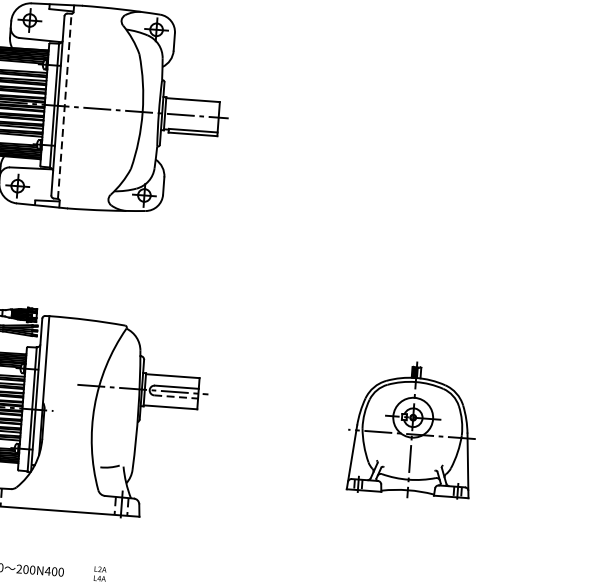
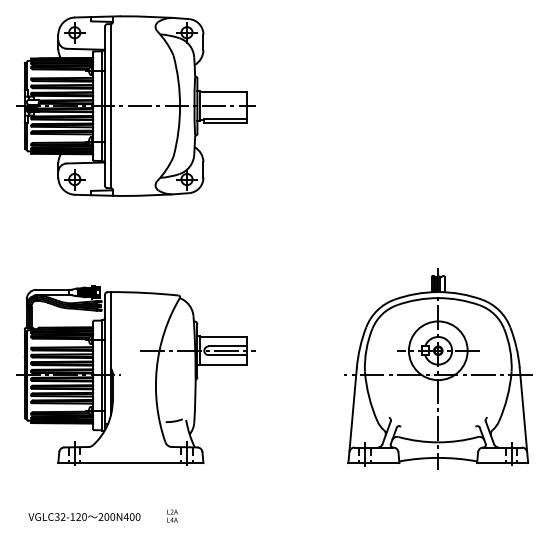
line: (65, 105) -> (111, 105), dashed -> solid
line: (176, 397) -> (228, 355), dashed -> solid
part: (412, 429) -> (438, 368), size x1.67

